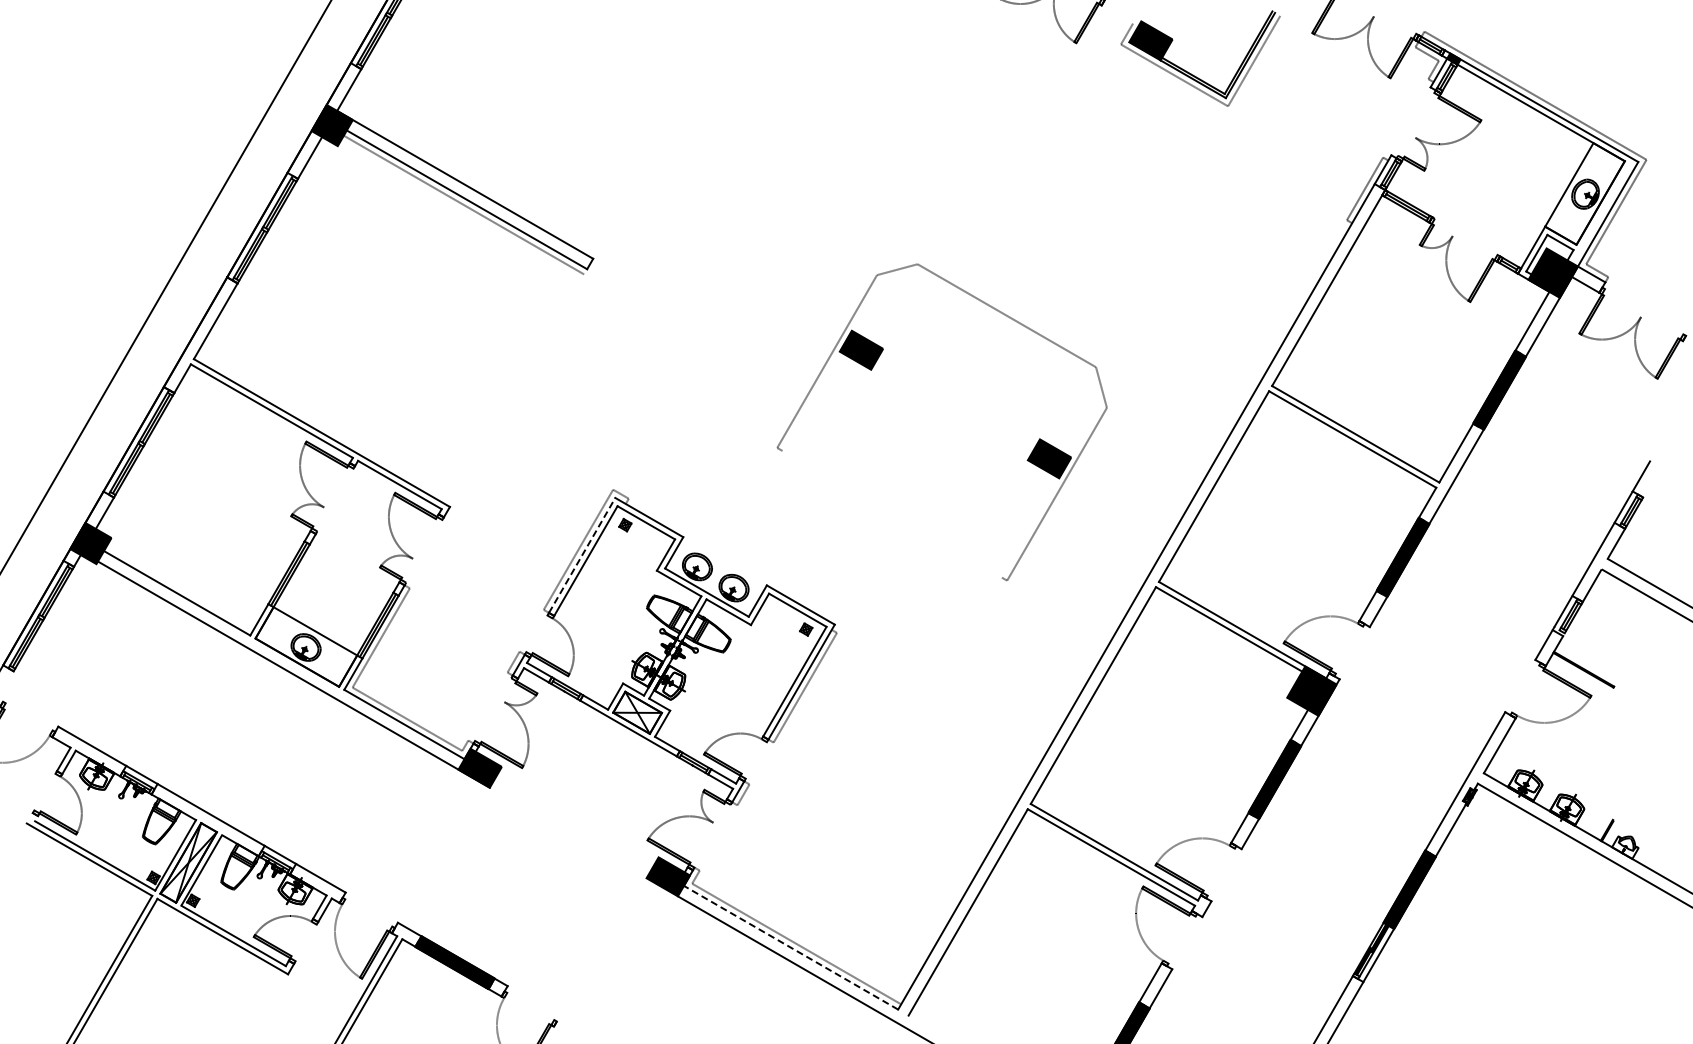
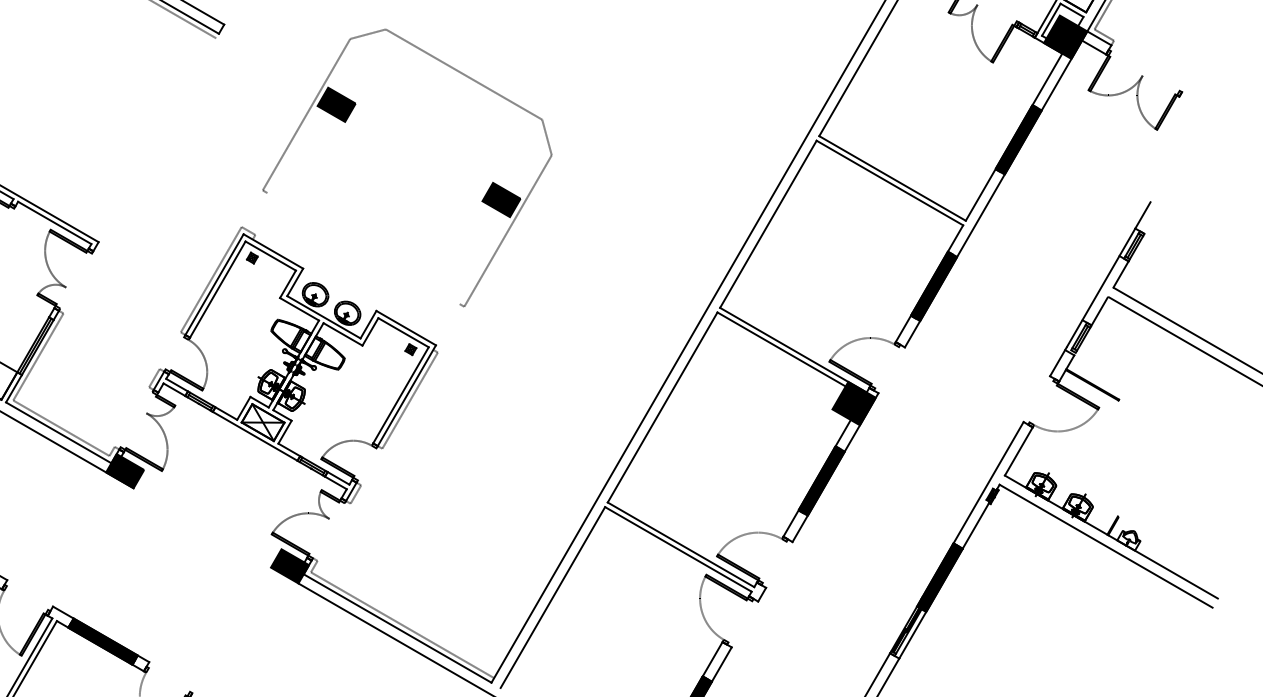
part: (872, 369) -> (346, 121), moved
line: (582, 555) -> (214, 284), dashed -> solid
line: (791, 947) -> (398, 628), dashed -> solid

